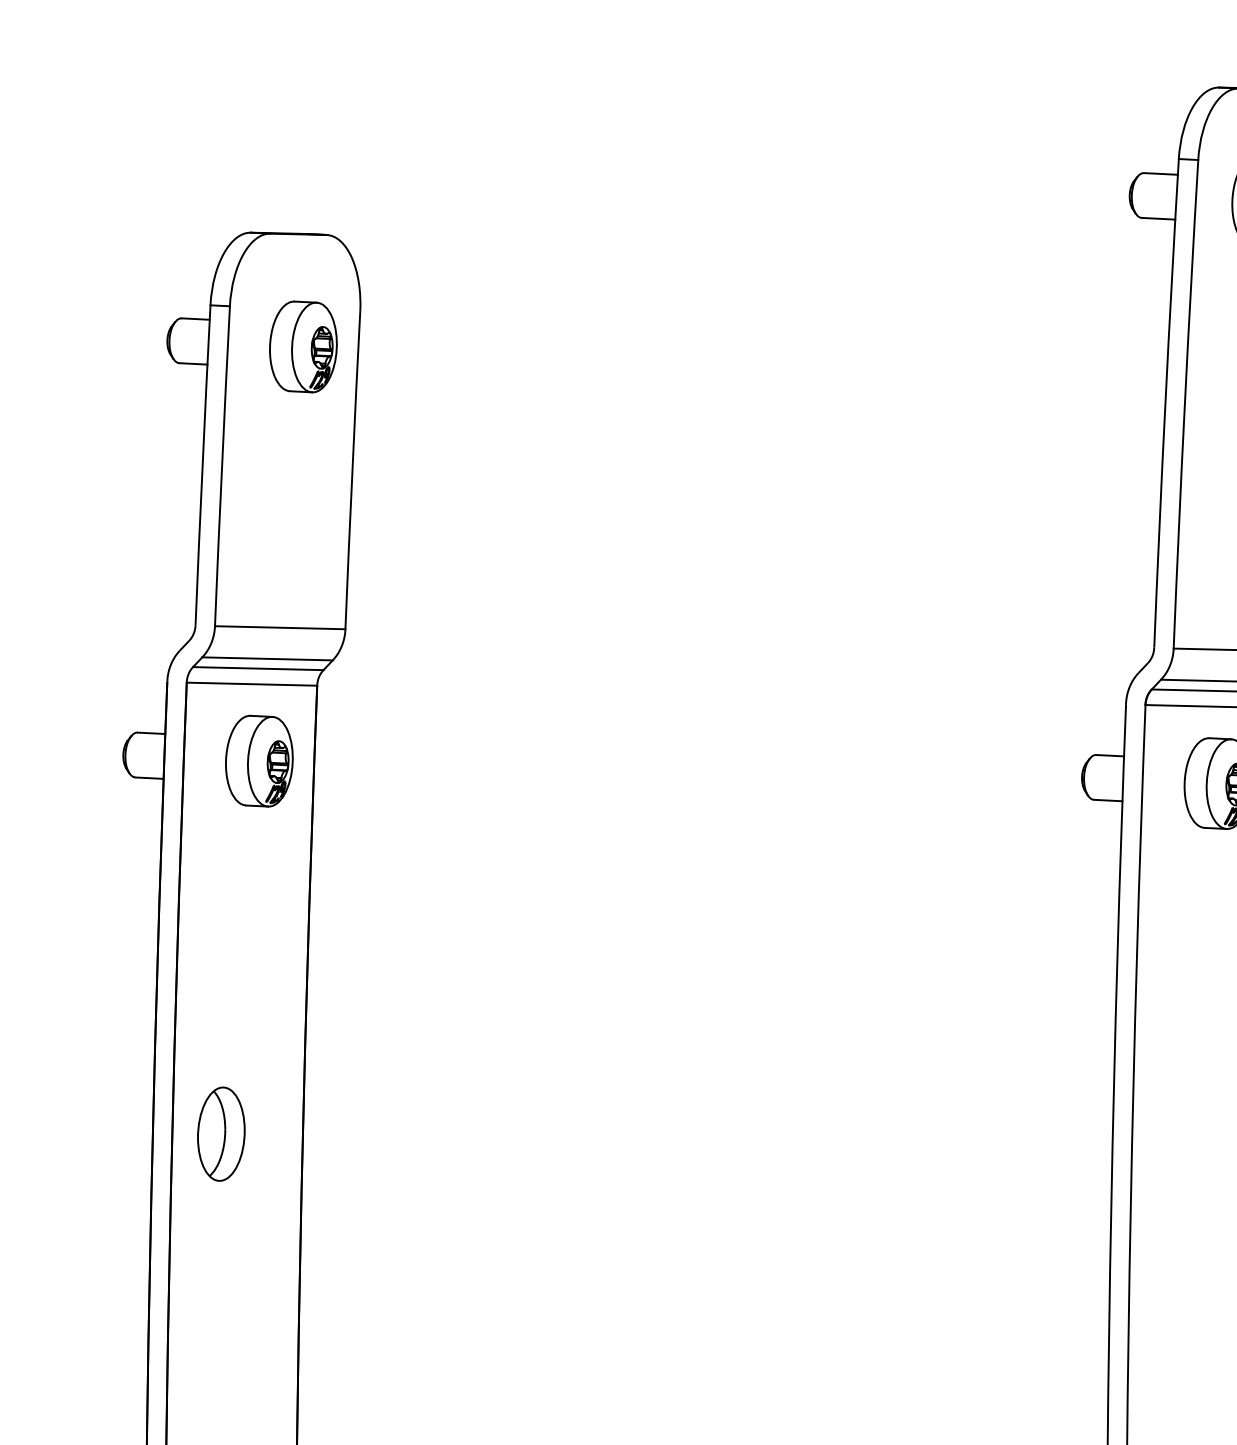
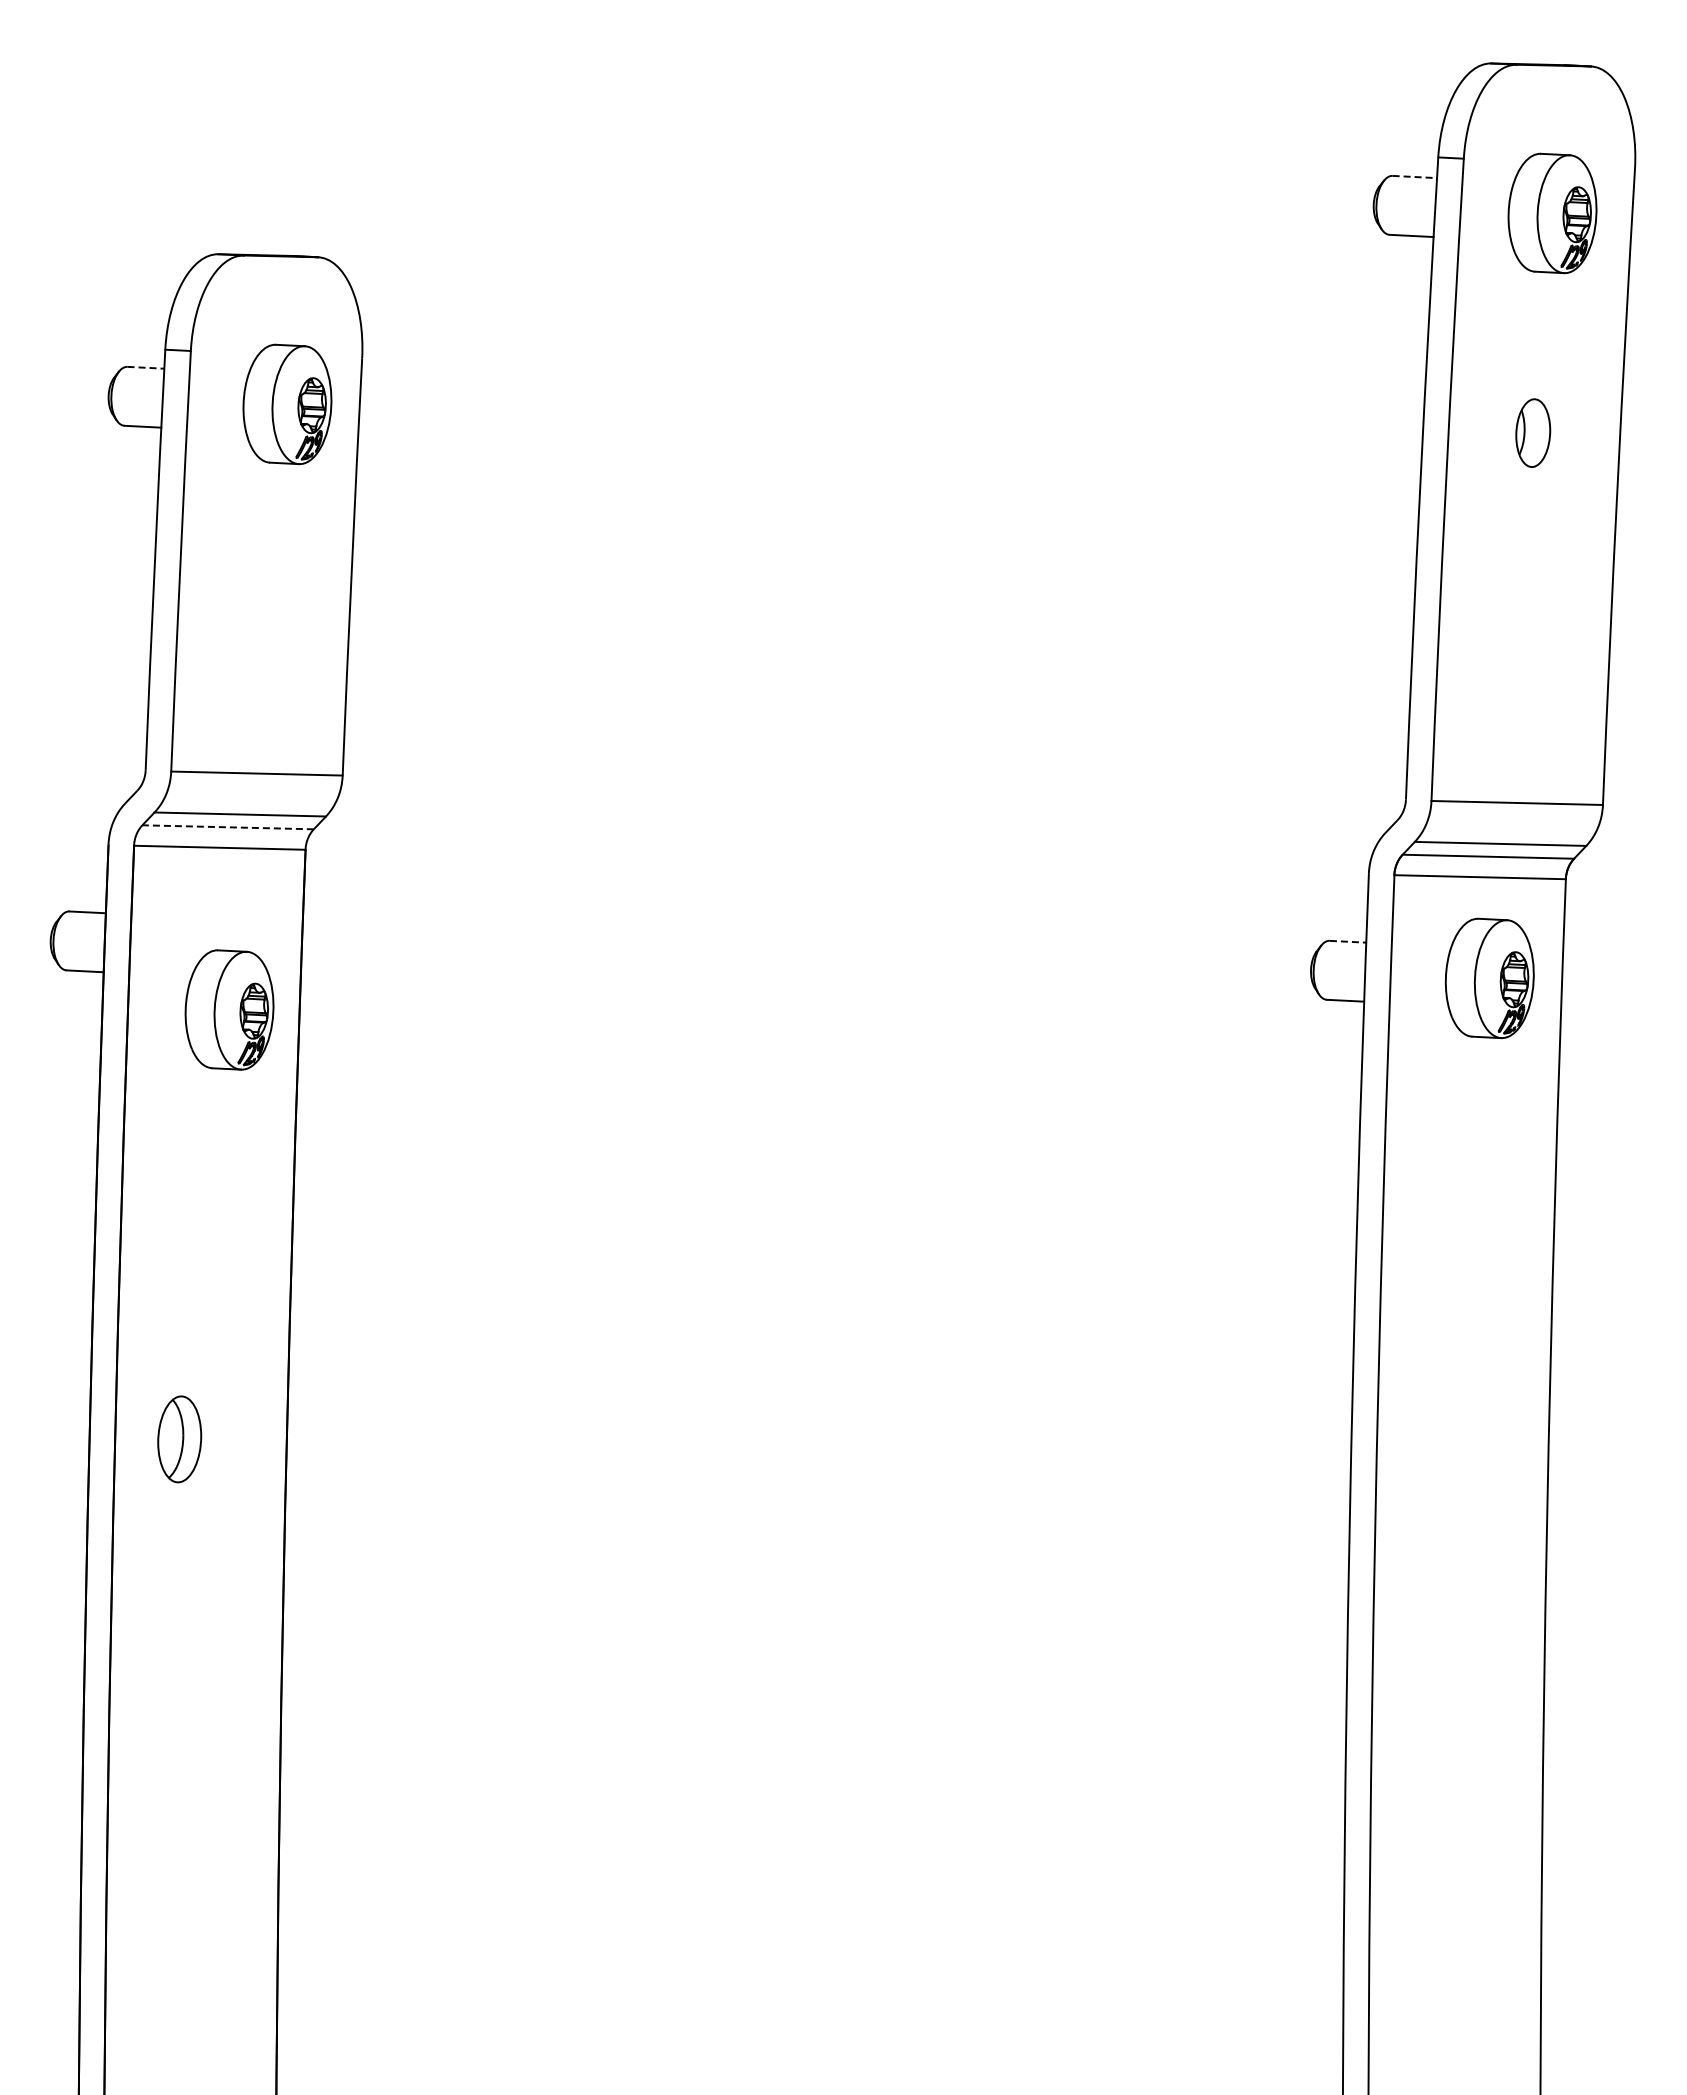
line: (1161, 174) -> (1415, 177), solid -> dashed
line: (196, 318) -> (146, 367), solid -> dashed
line: (258, 668) -> (228, 827), solid -> dashed
line: (1110, 755) -> (1348, 941), solid -> dashed
part: (259, 760) -> (229, 1009), moved
part: (221, 1134) -> (179, 1439), size x0.7

